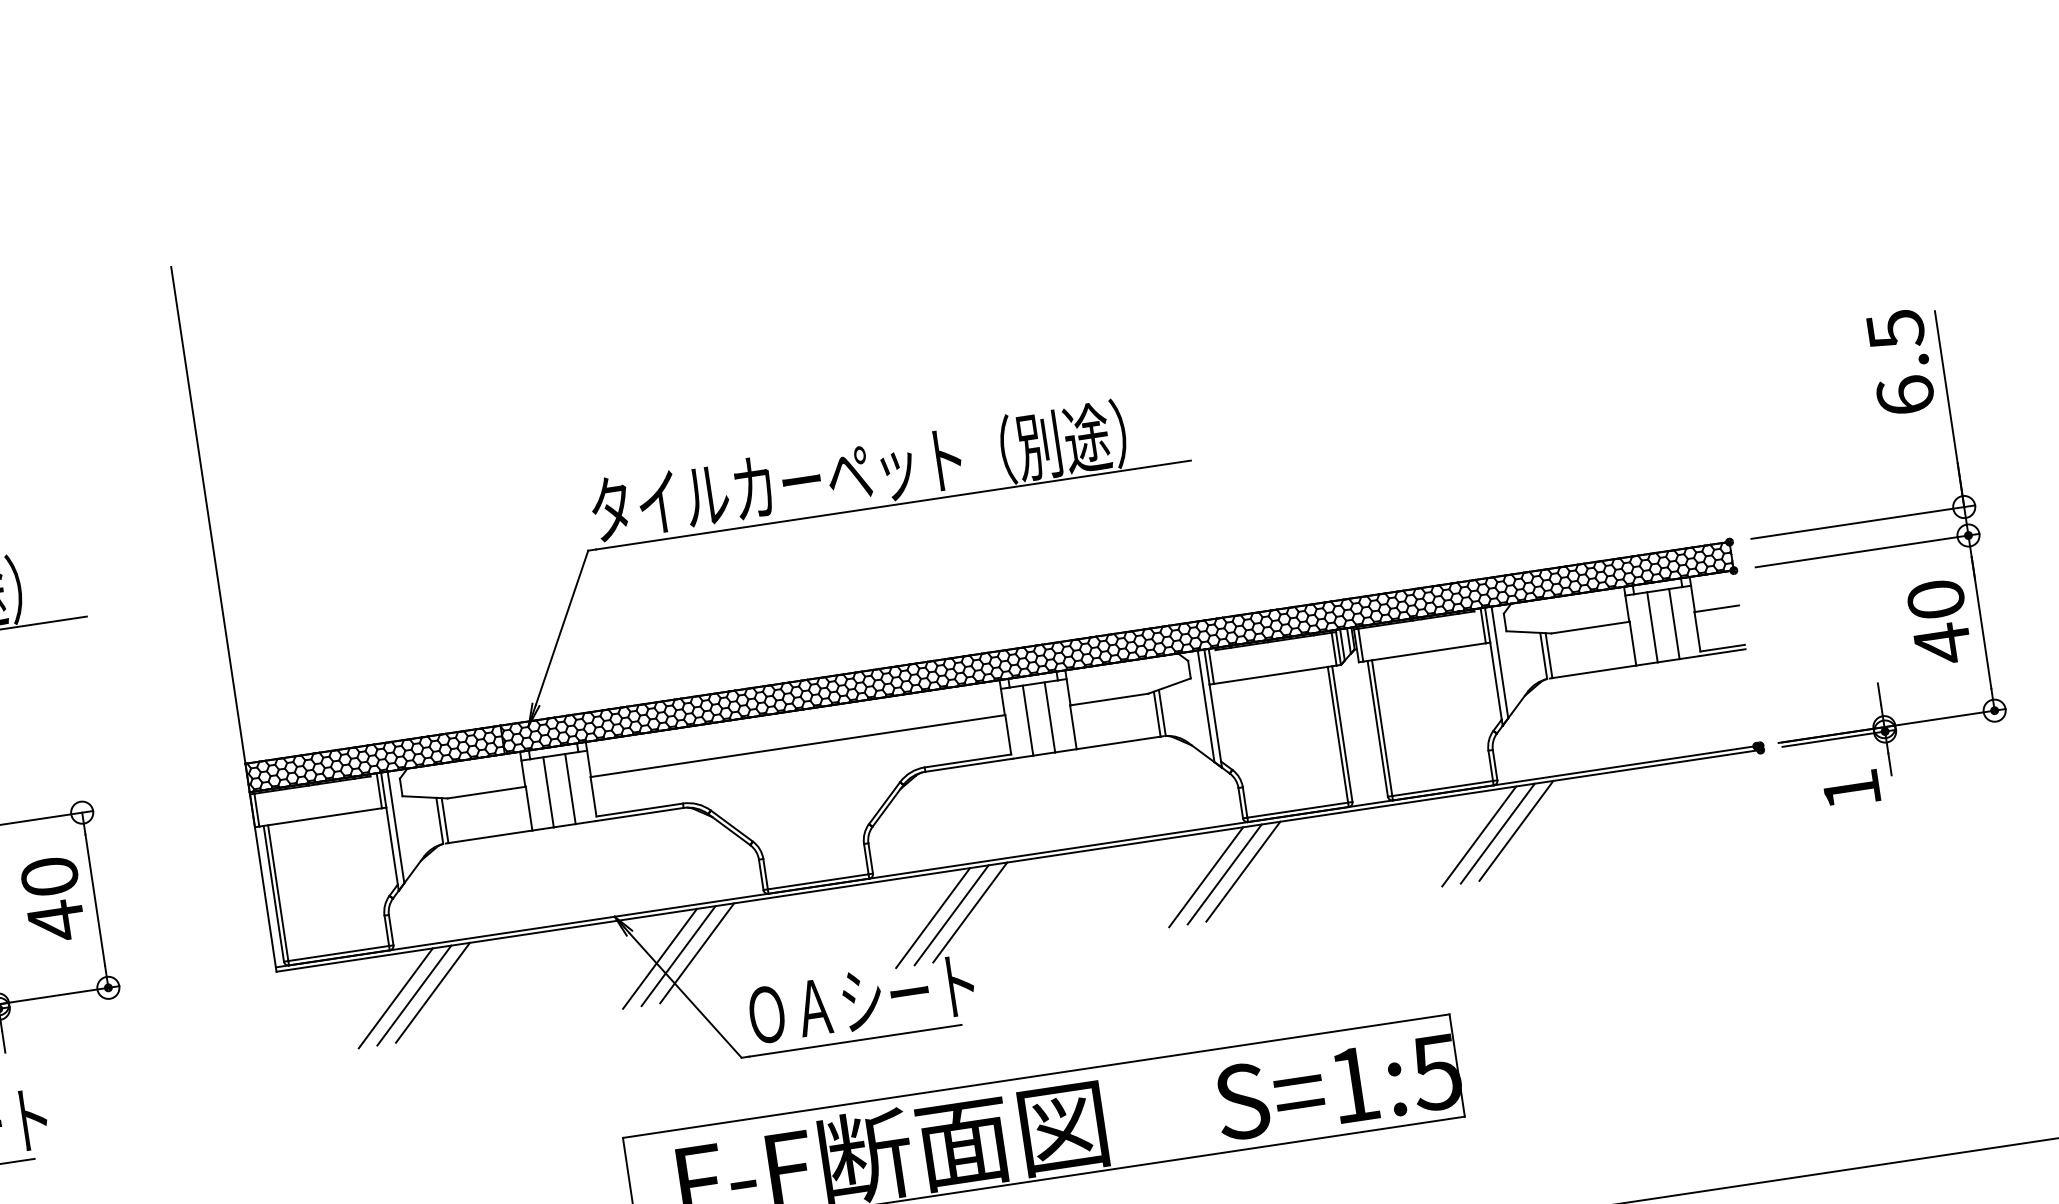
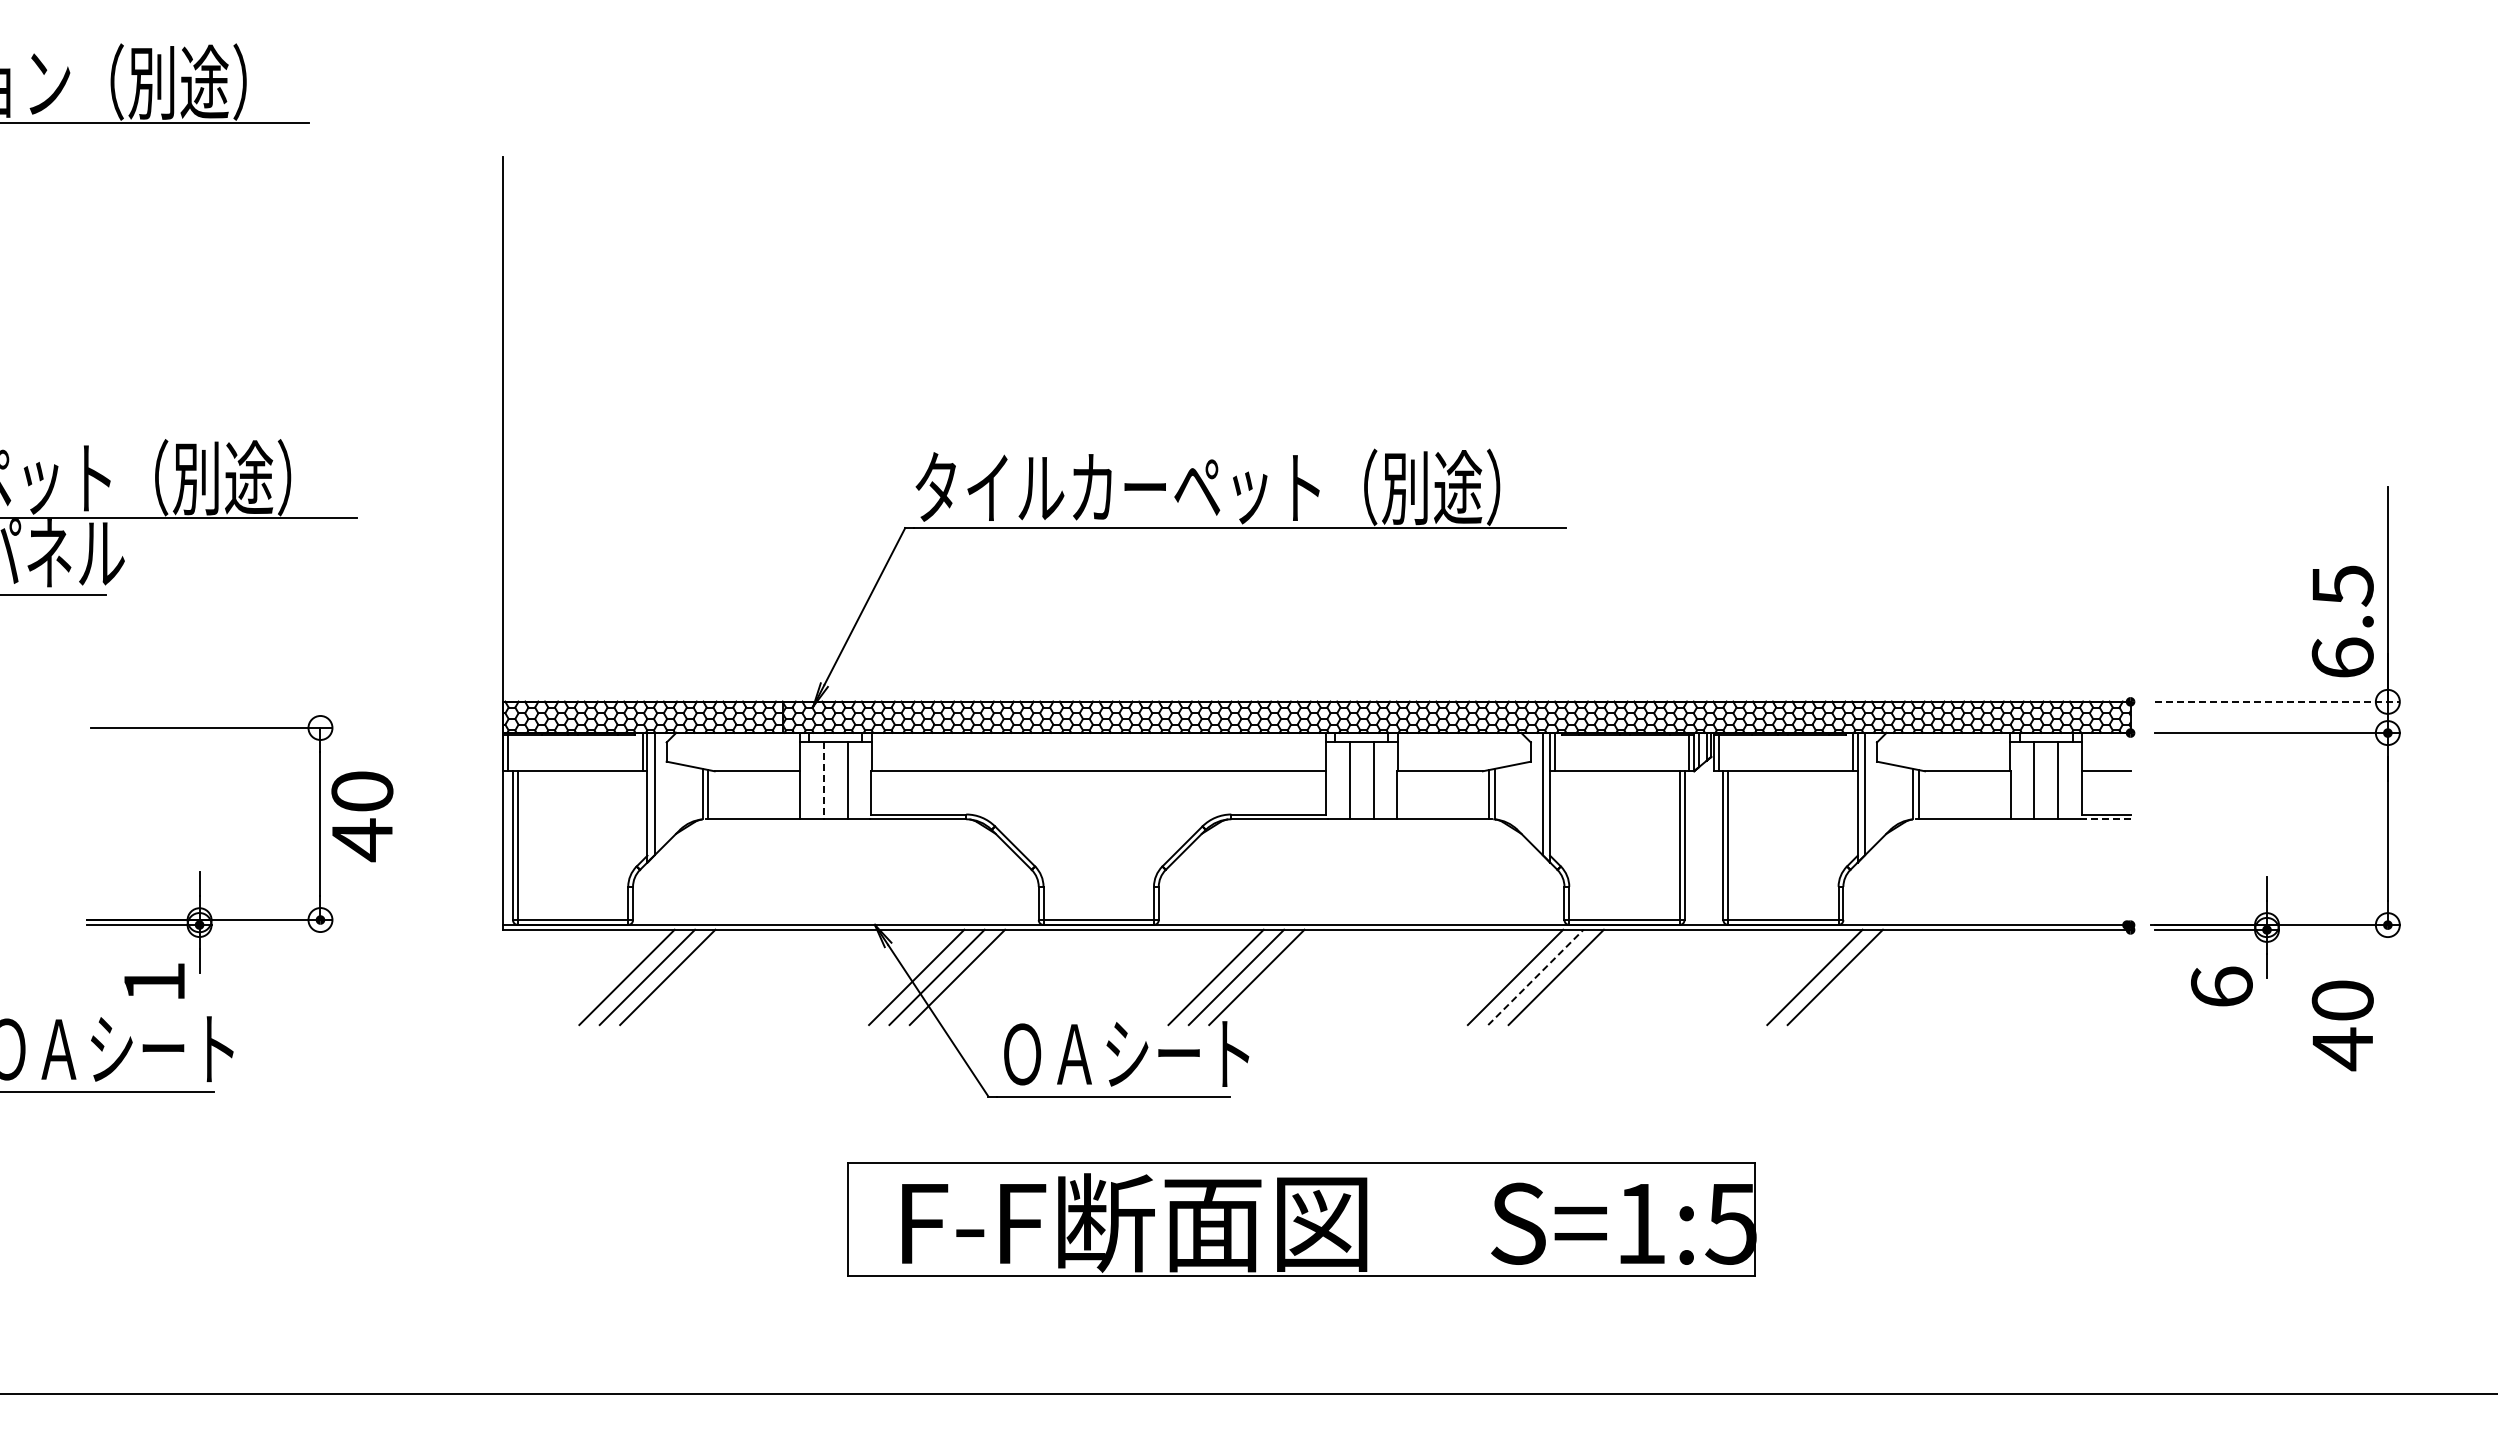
text: (1900, 362) -> (2342, 621), moved
line: (1863, 521) -> (2277, 701), solid -> dashed
text: (1939, 622) -> (2342, 1025), moved
line: (1721, 652) -> (2104, 819), solid -> dashed
text: (1851, 789) -> (2221, 986), 1 -> 6
line: (548, 792) -> (823, 781), solid -> dashed
line: (1516, 831) -> (1855, 977), removed
line: (1225, 874) -> (1536, 977), solid -> dashed
text: (53, 899) -> (362, 816), moved

